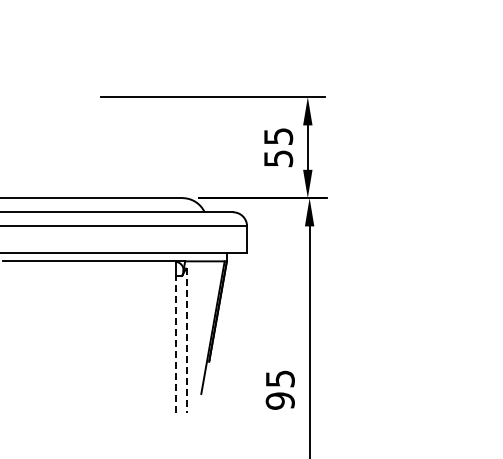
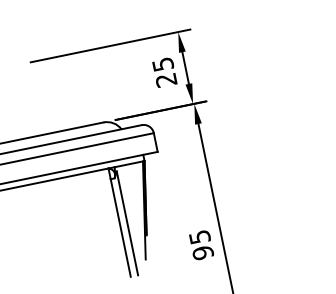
text: (278, 158) -> (166, 80), 55 -> 25
line: (186, 340) -> (127, 223), dashed -> solid
line: (176, 344) -> (120, 227), dashed -> solid

